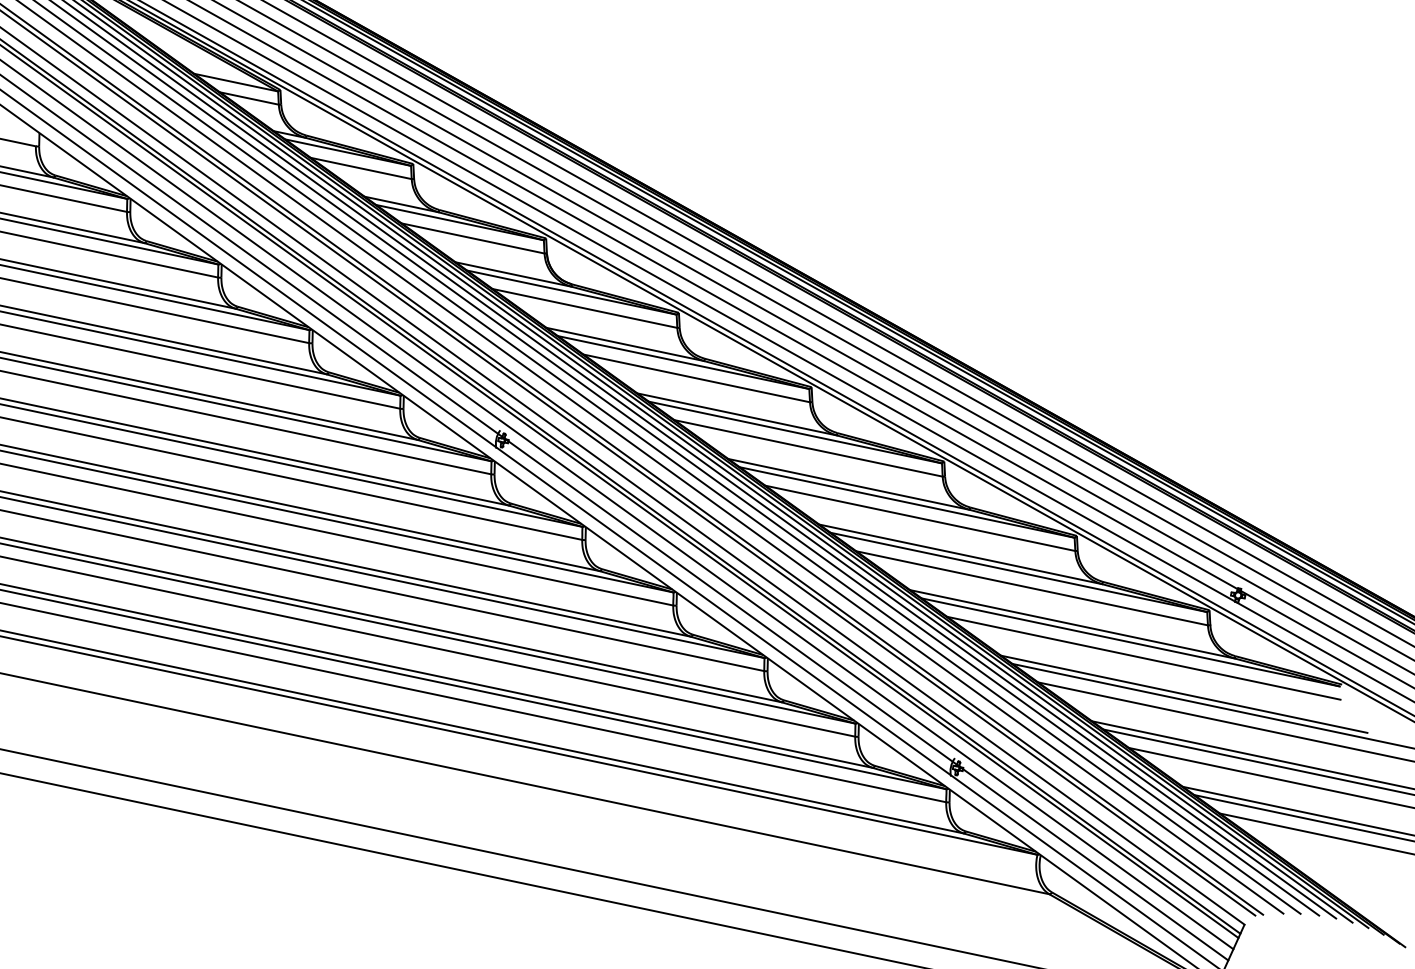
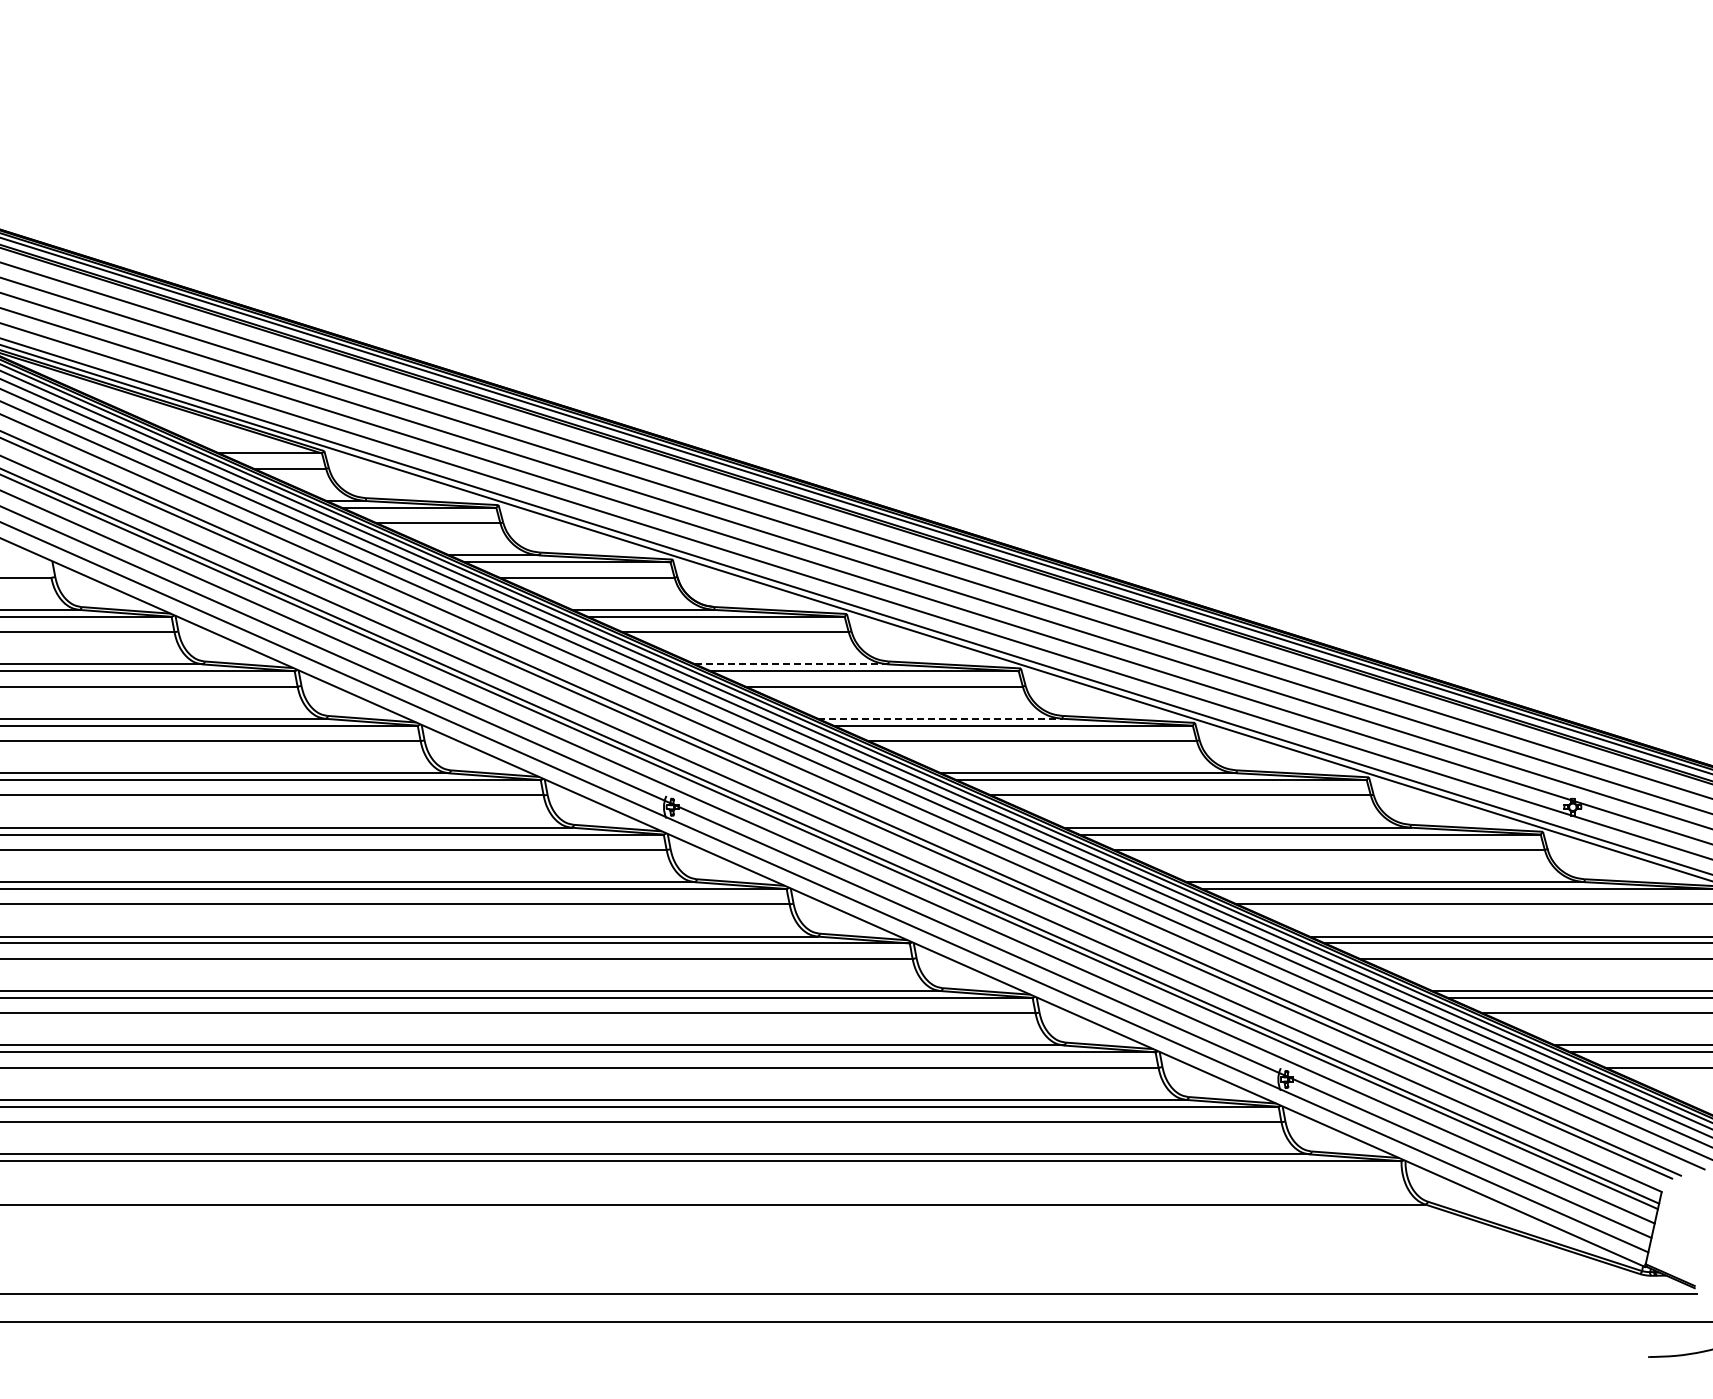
line: (625, 344) -> (791, 664), solid -> dashed
line: (737, 414) -> (940, 718), solid -> dashed

